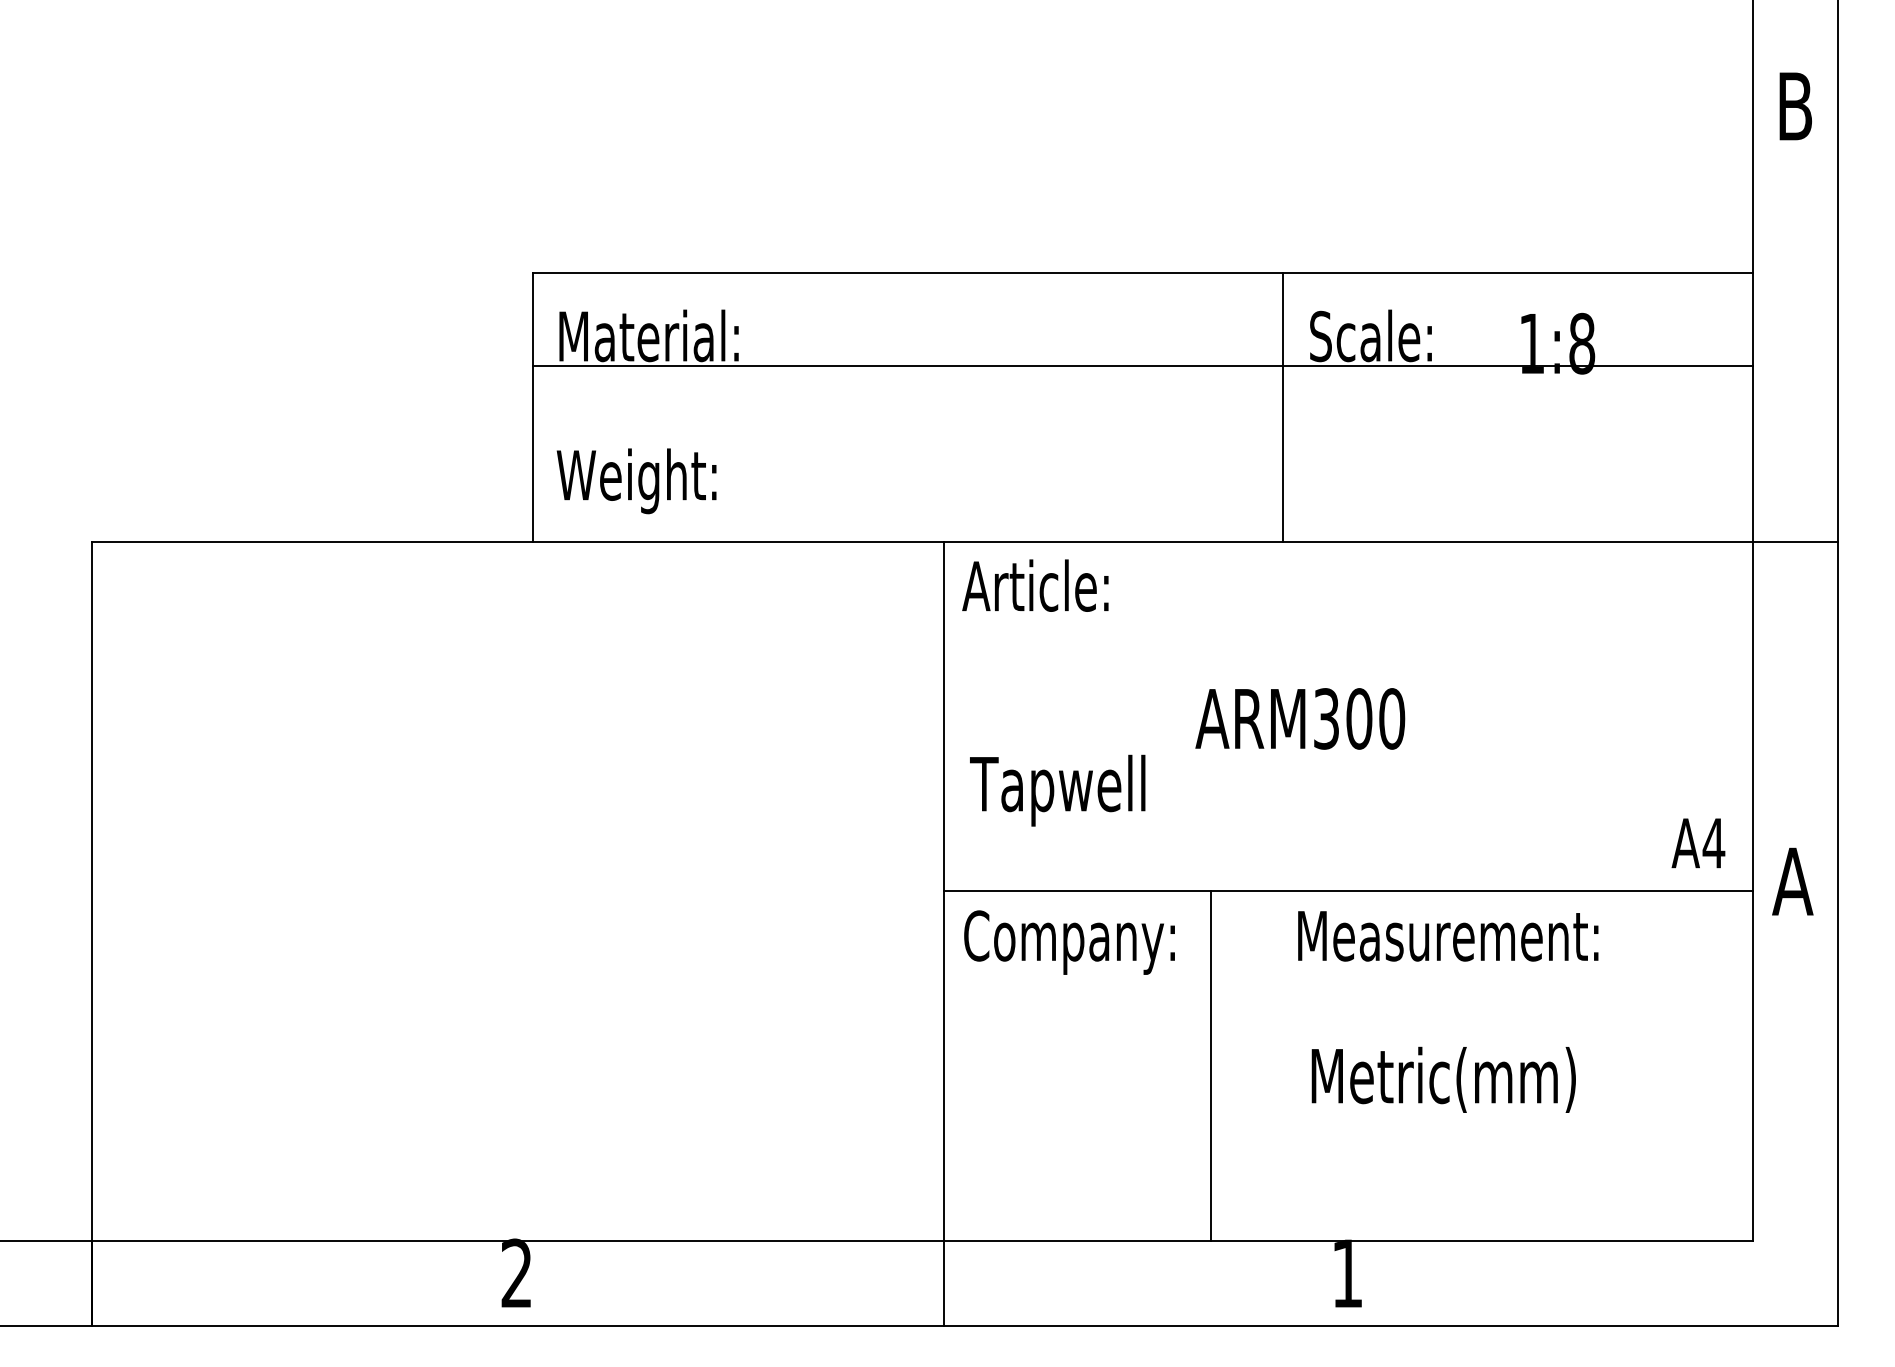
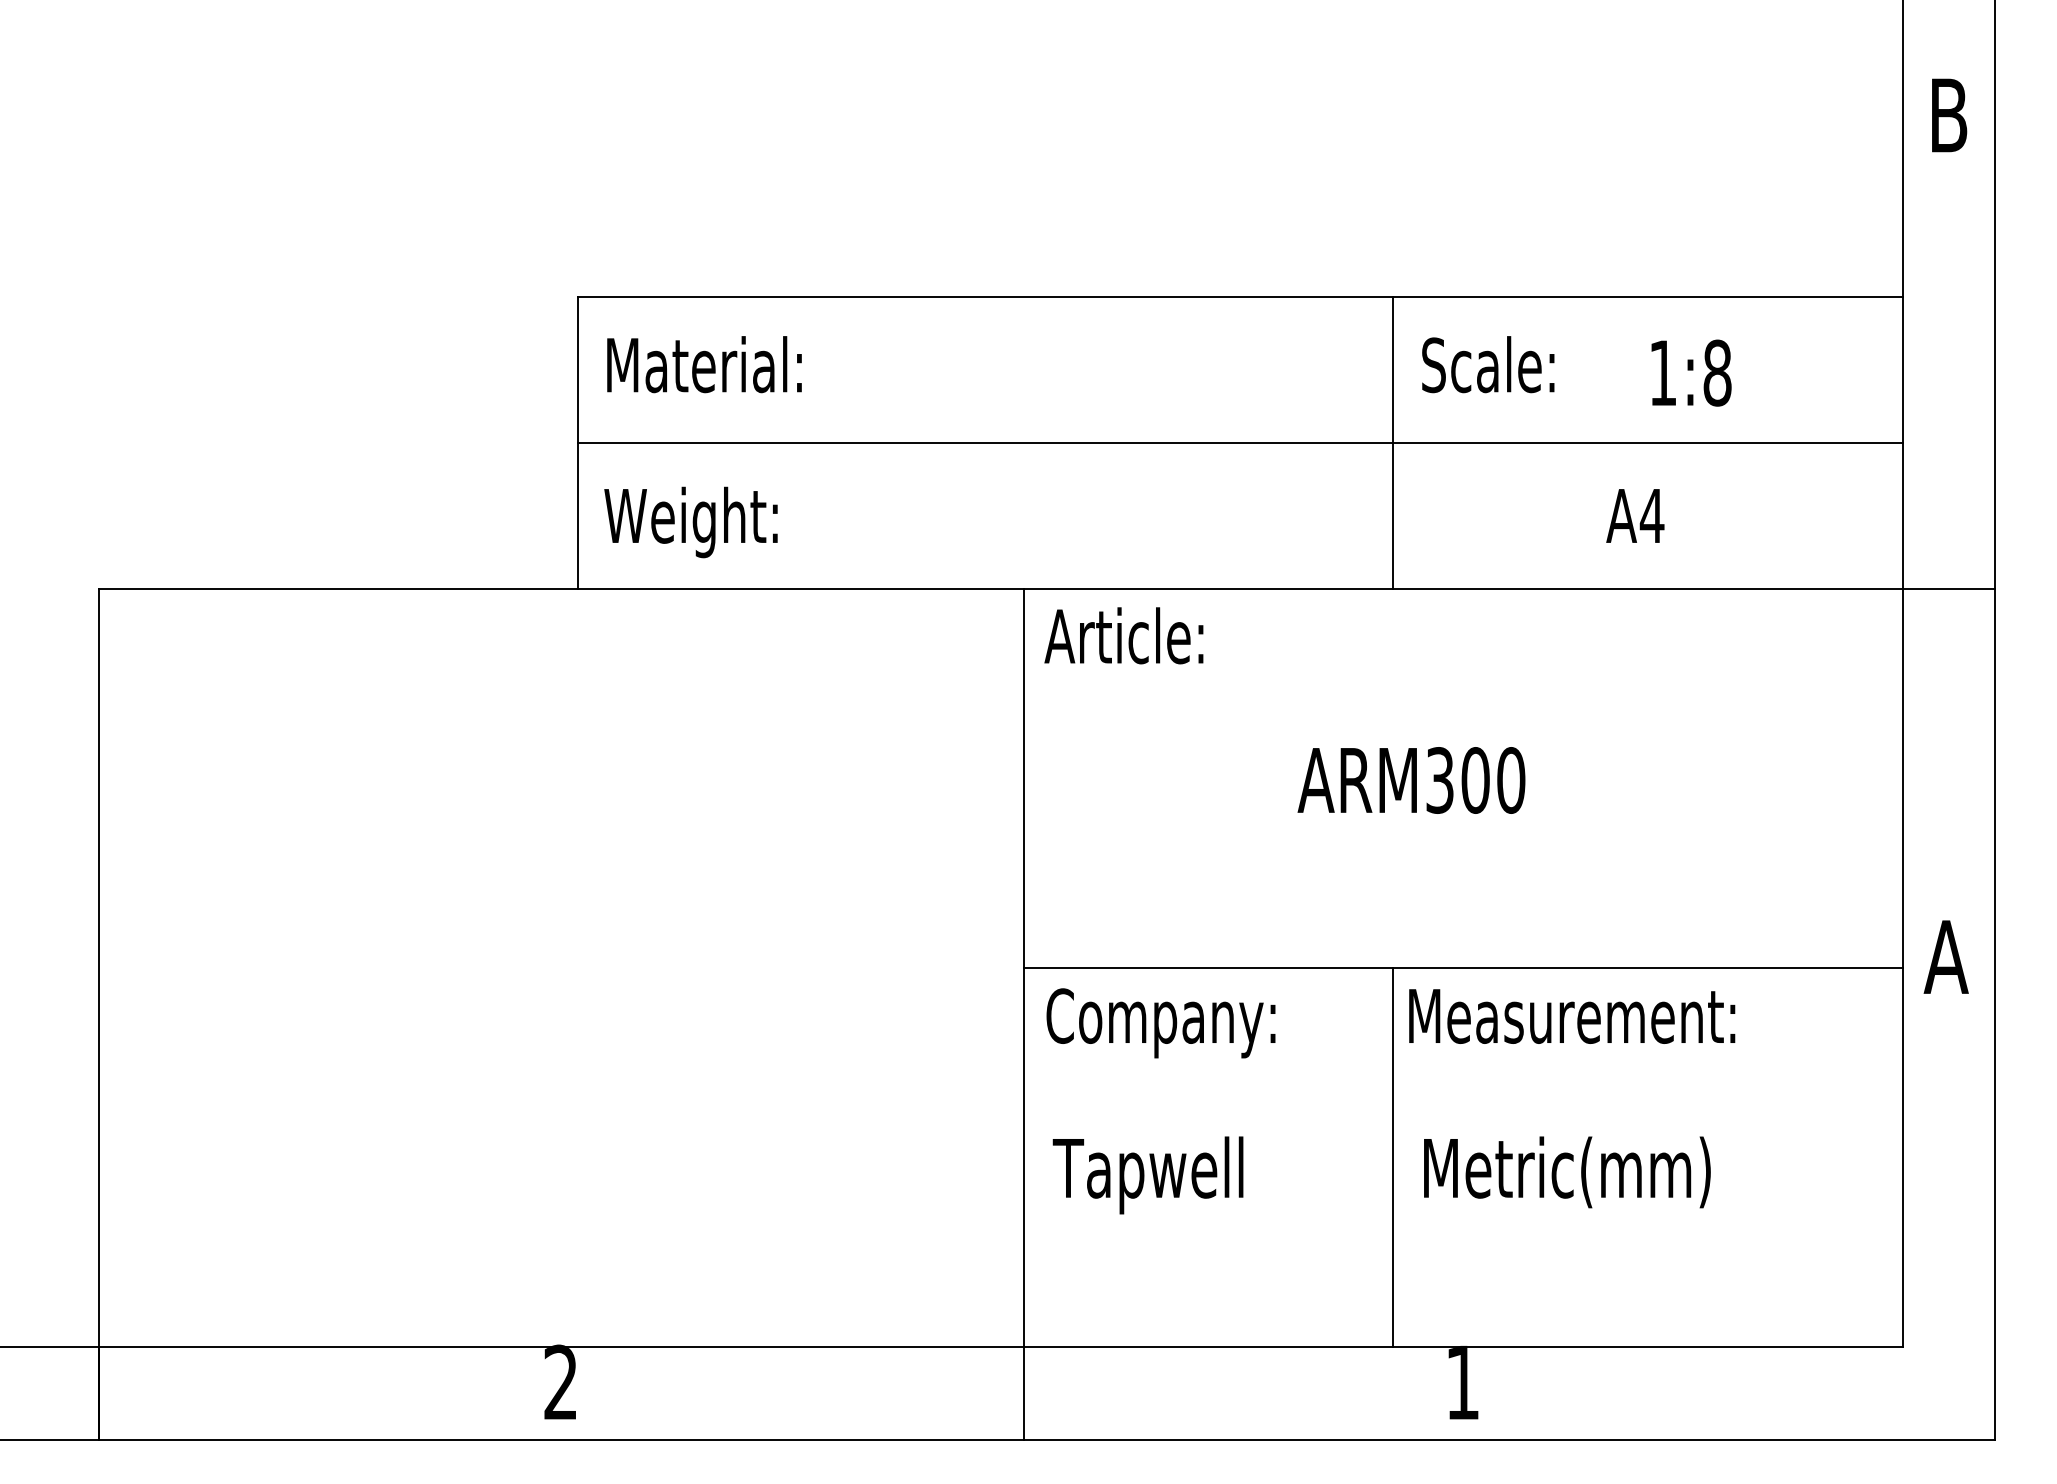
line: (1142, 365) -> (1240, 442), moved
text: (1057, 790) -> (1147, 1175), moved
text: (1698, 843) -> (1635, 516), moved
line: (1211, 1065) -> (1393, 1156), moved

